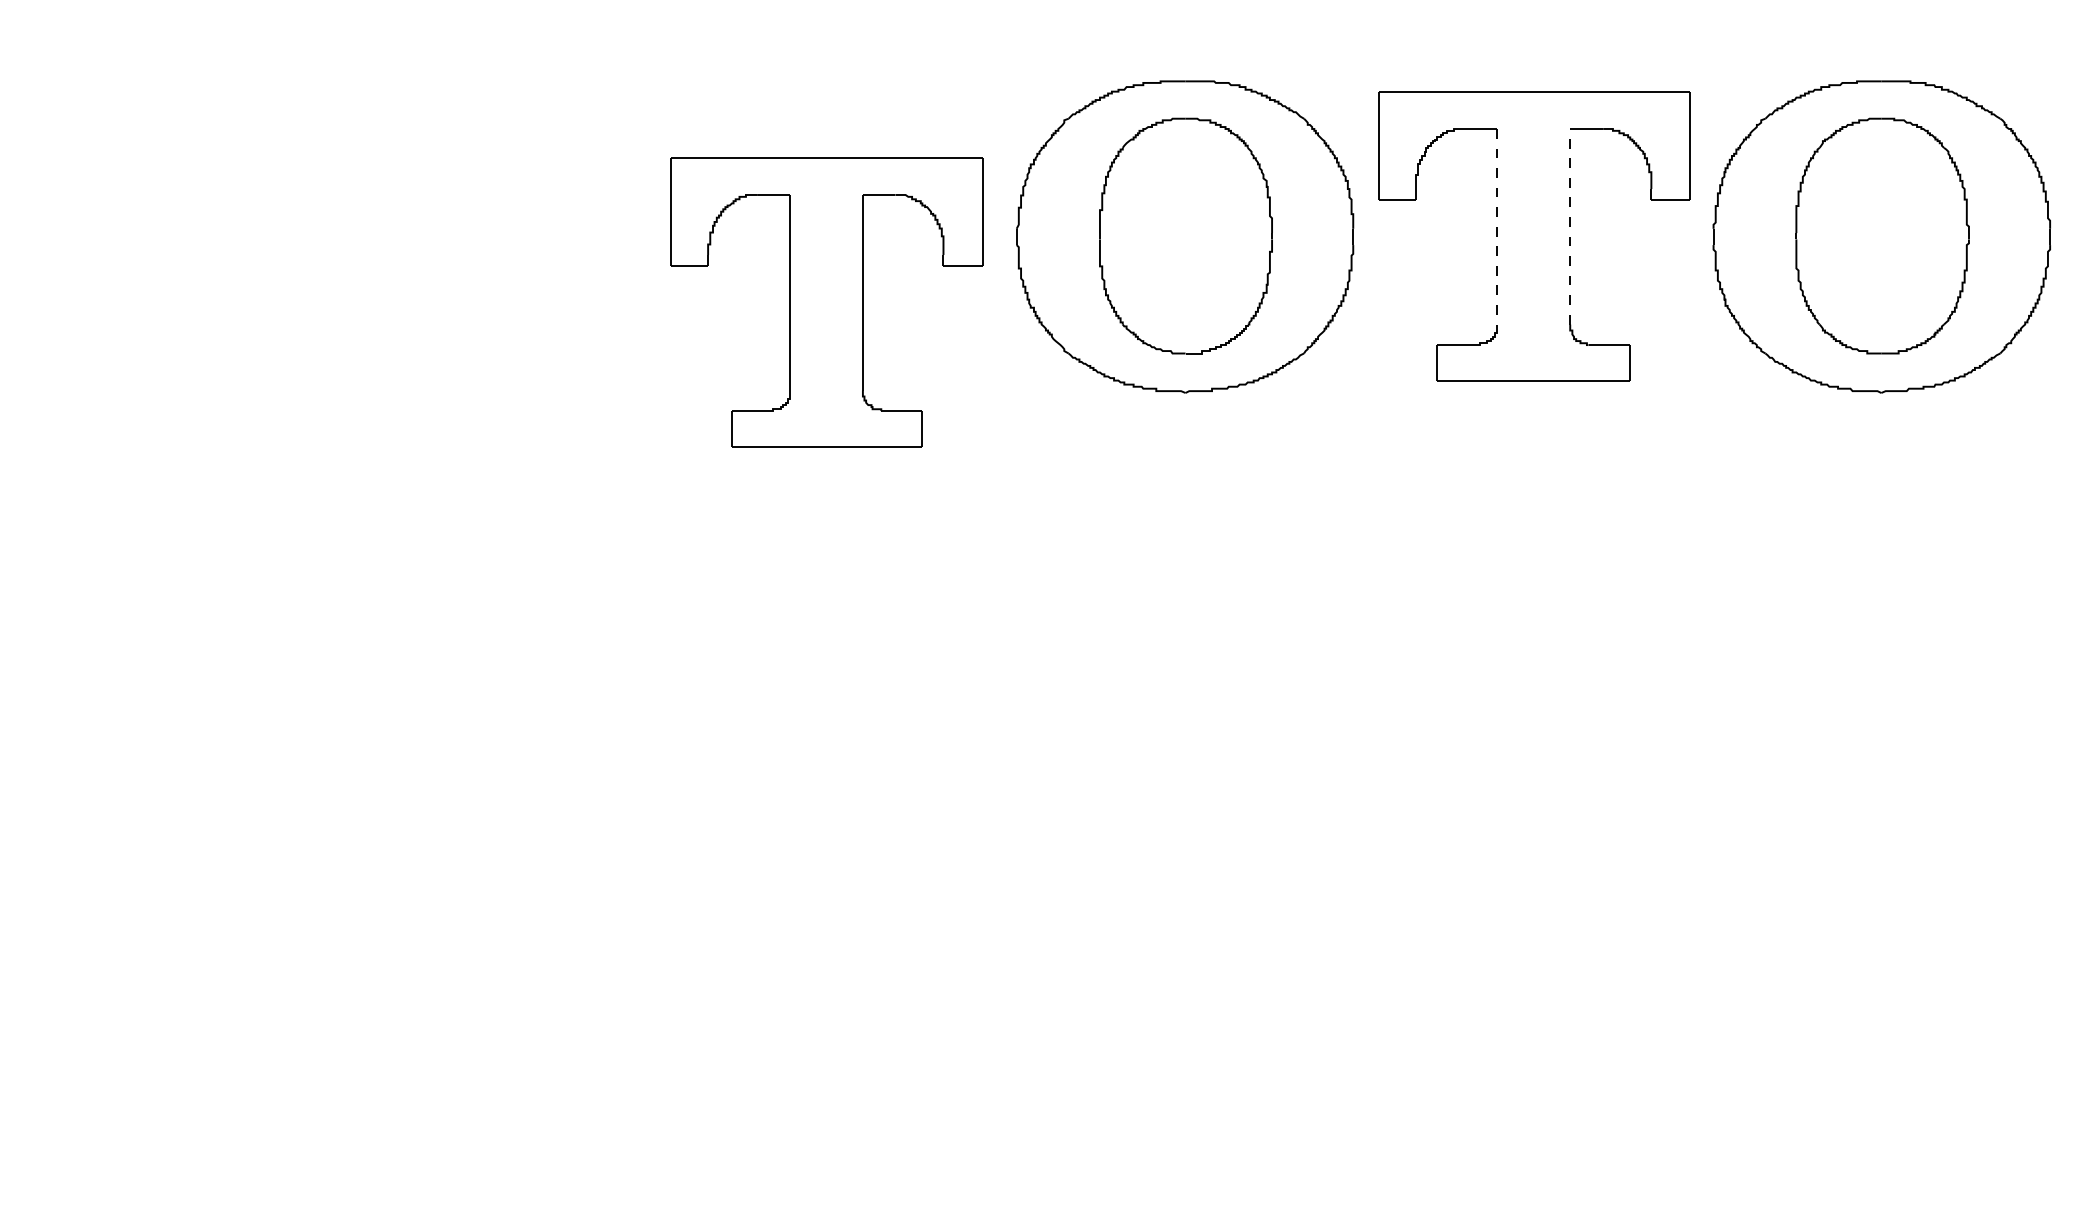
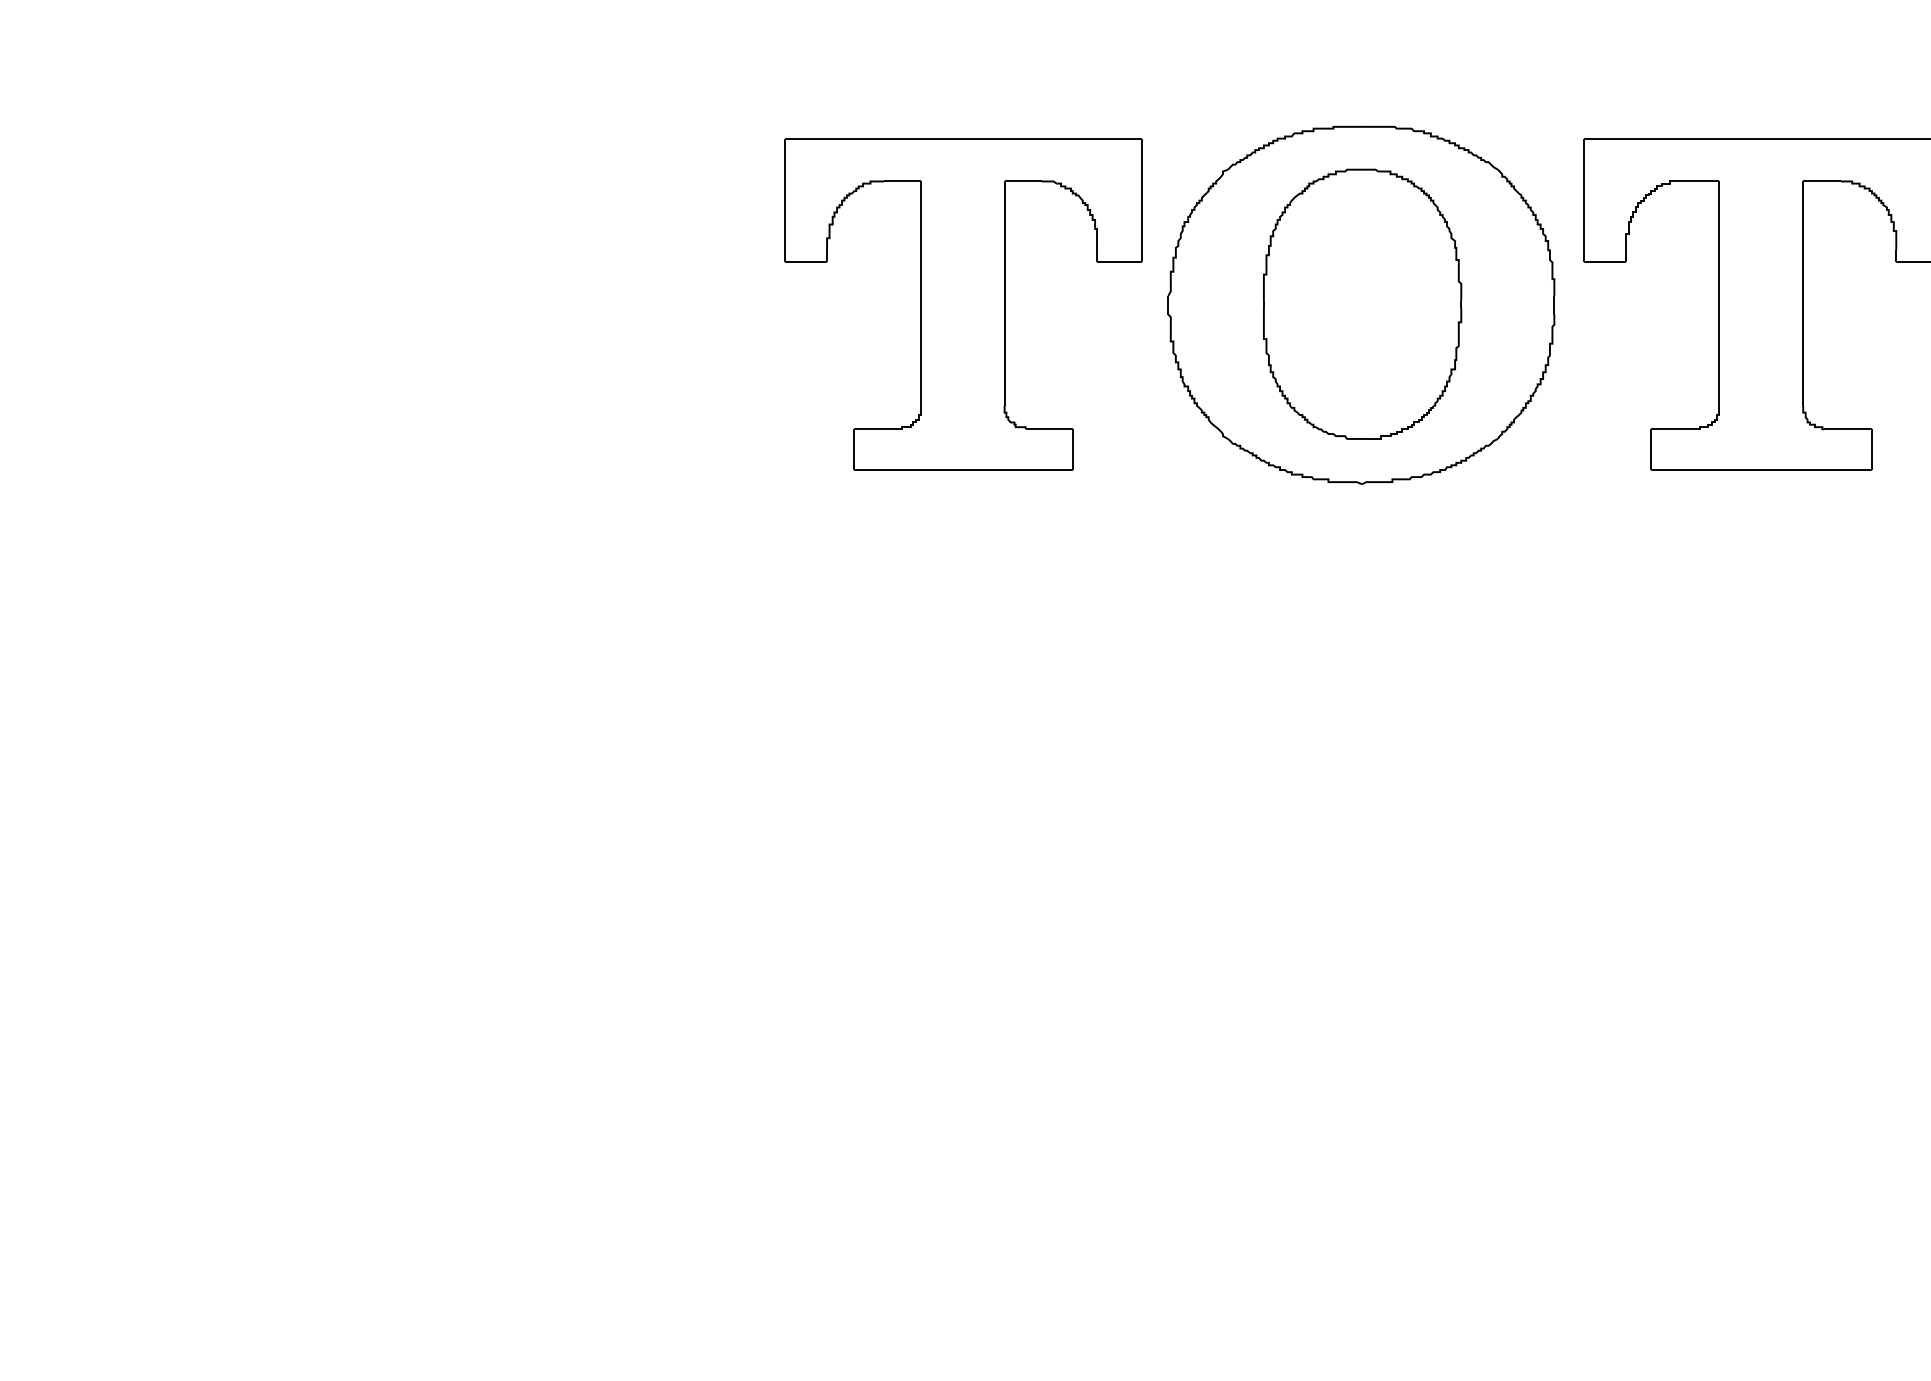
line: (1497, 226) -> (1719, 293), dashed -> solid
line: (1570, 226) -> (1803, 293), dashed -> solid
part: (826, 302) -> (962, 304), moved

